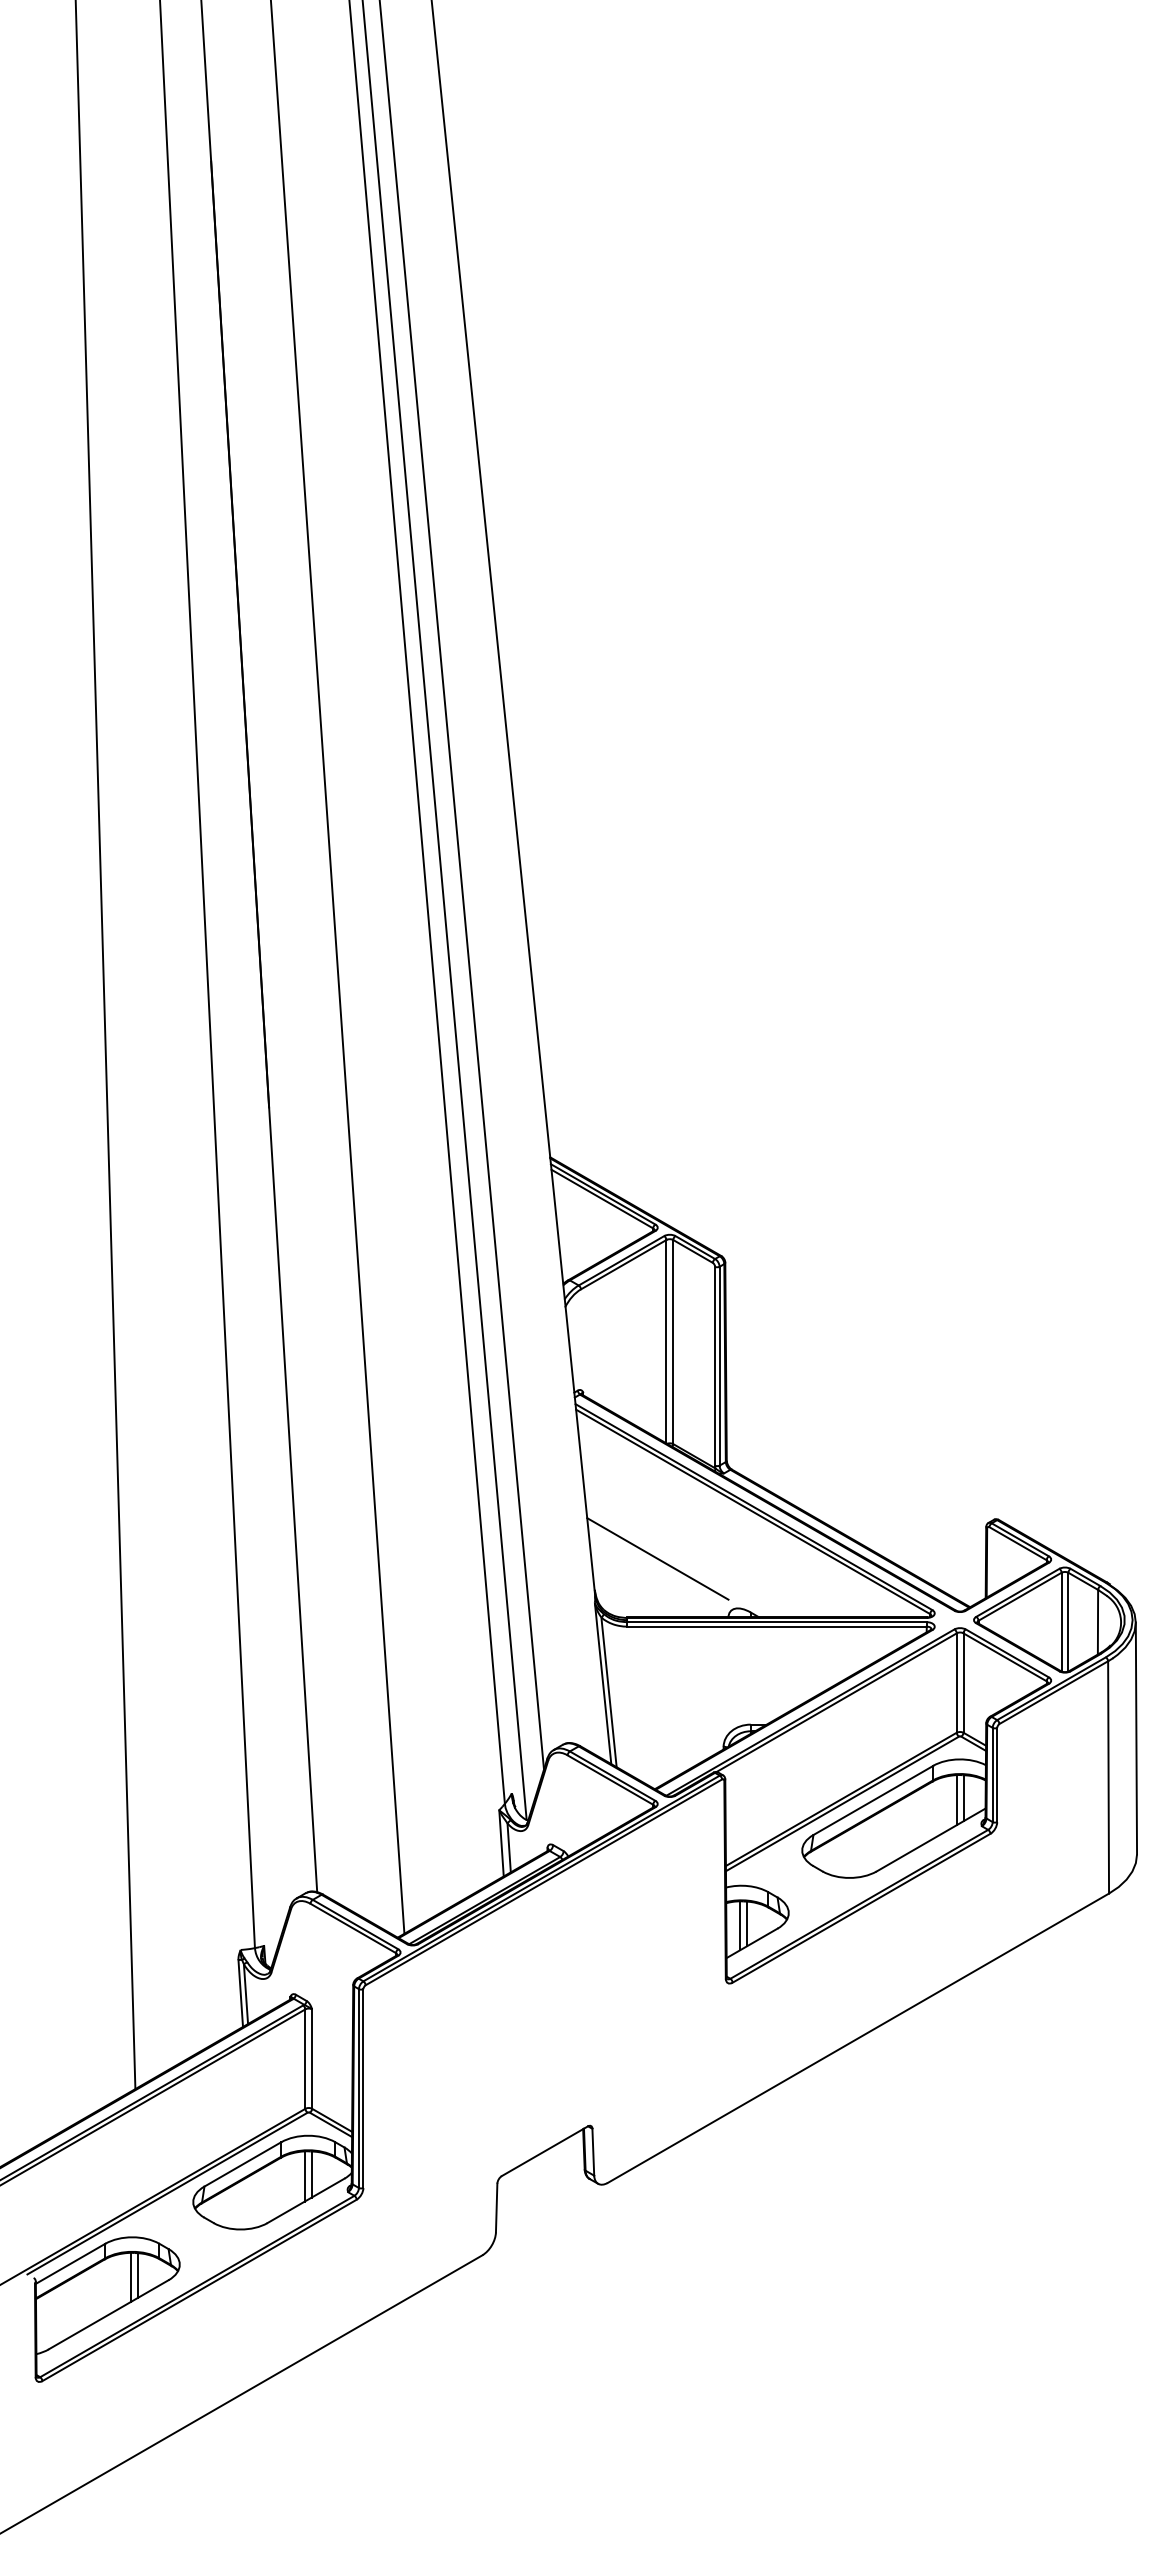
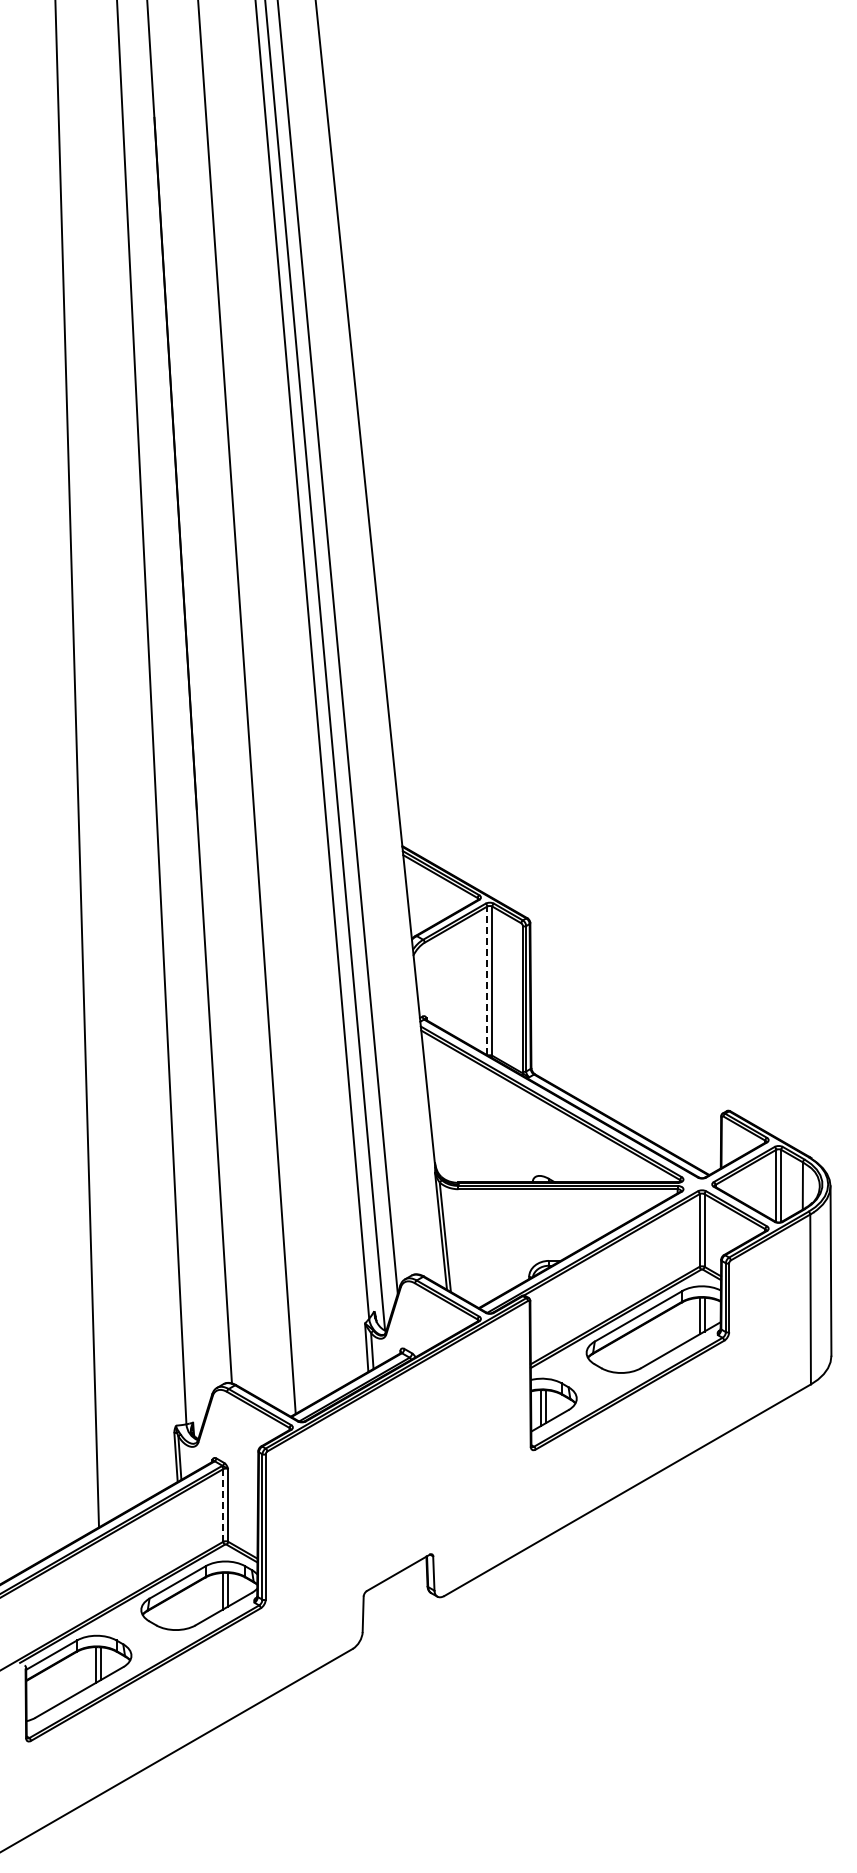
line: (666, 1341) -> (487, 980), solid -> dashed
line: (657, 1558) -> (480, 1139), removed
line: (305, 2057) -> (223, 1504), solid -> dashed

